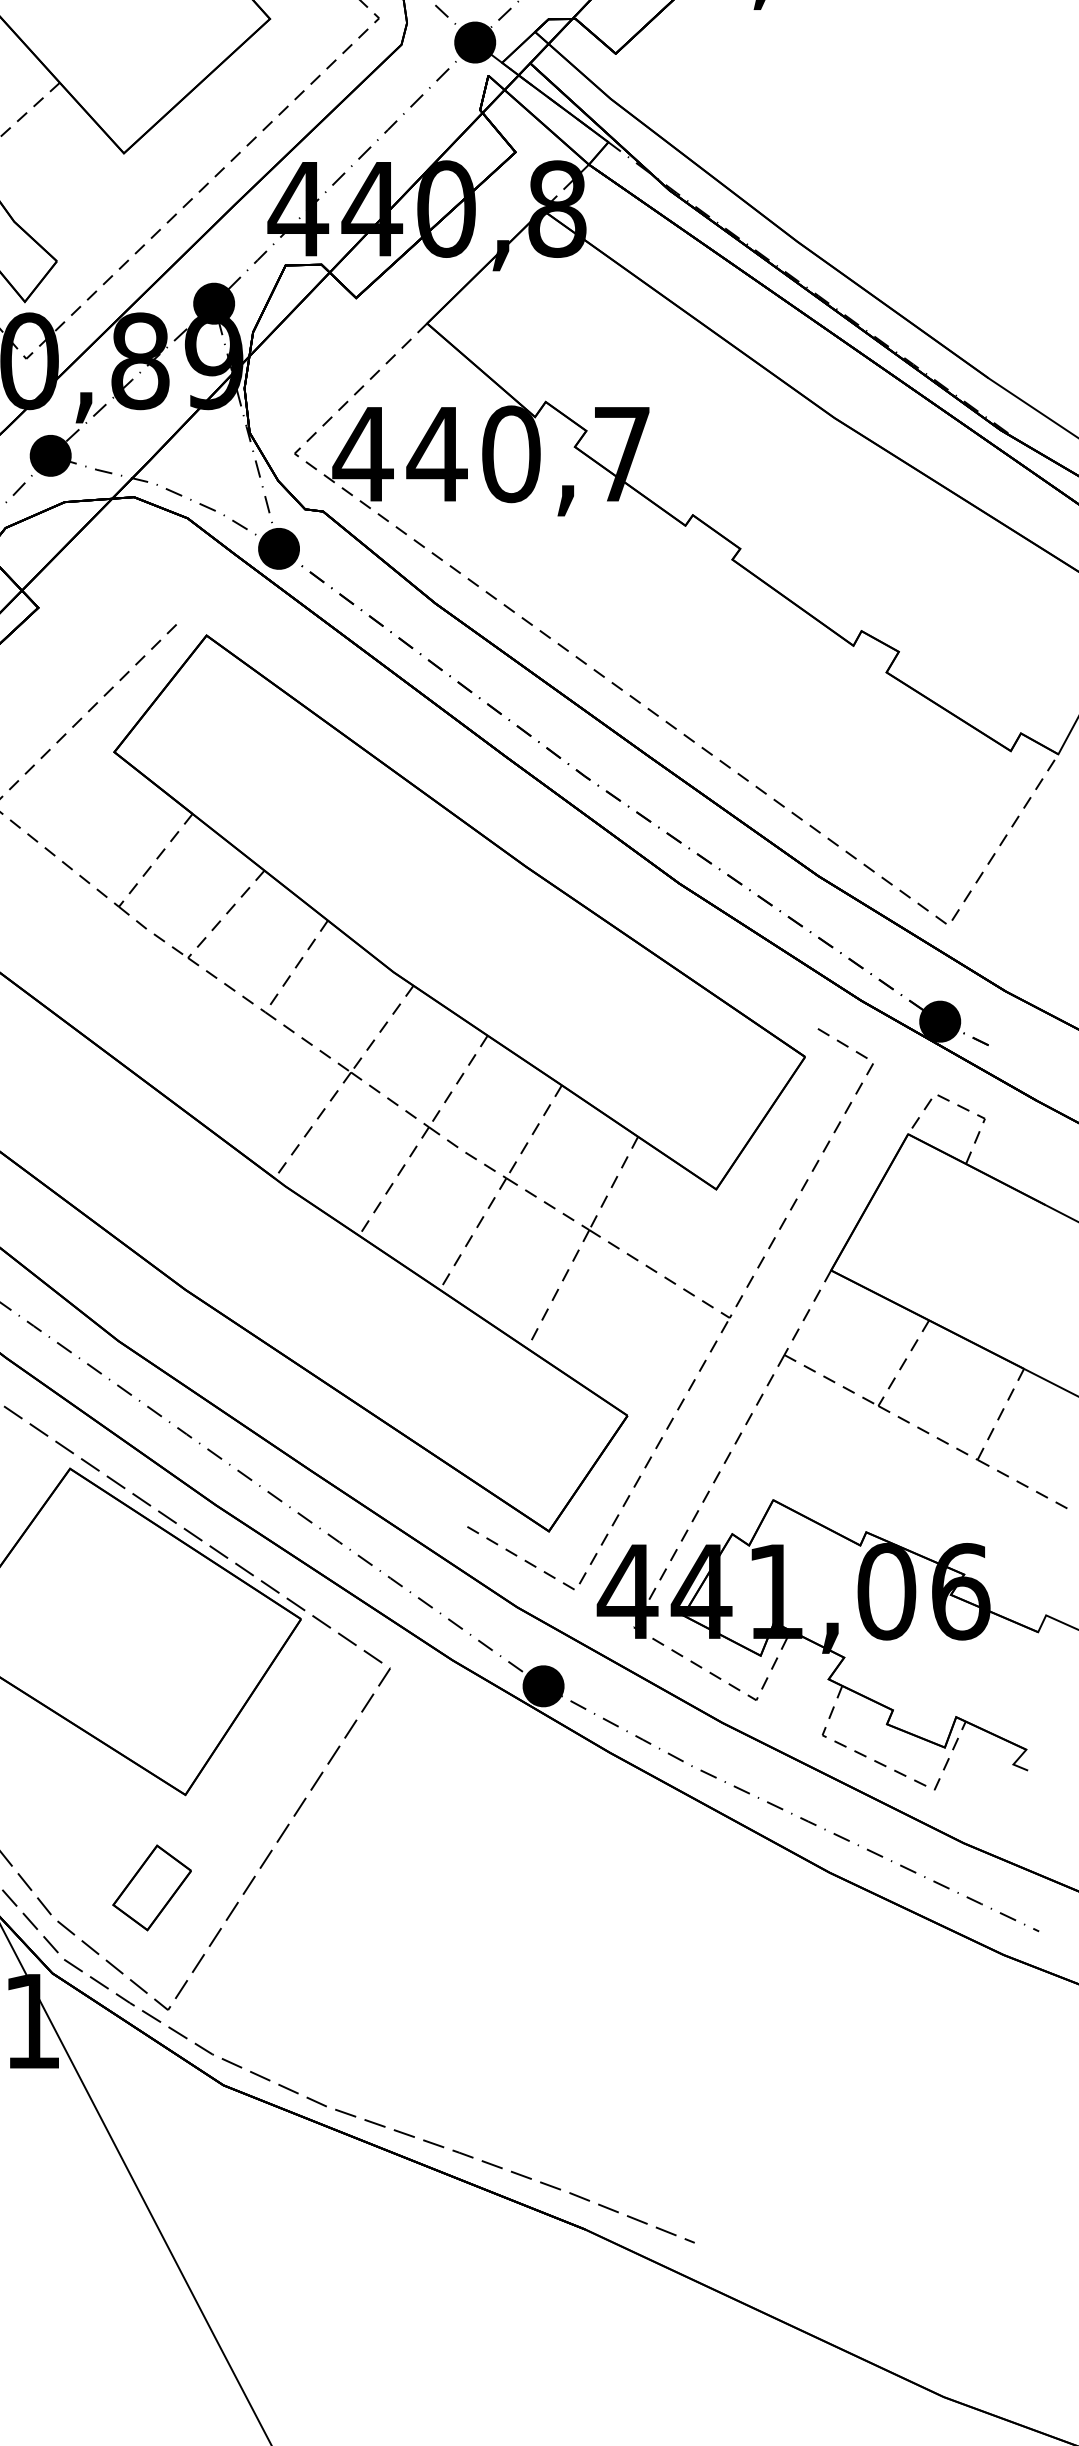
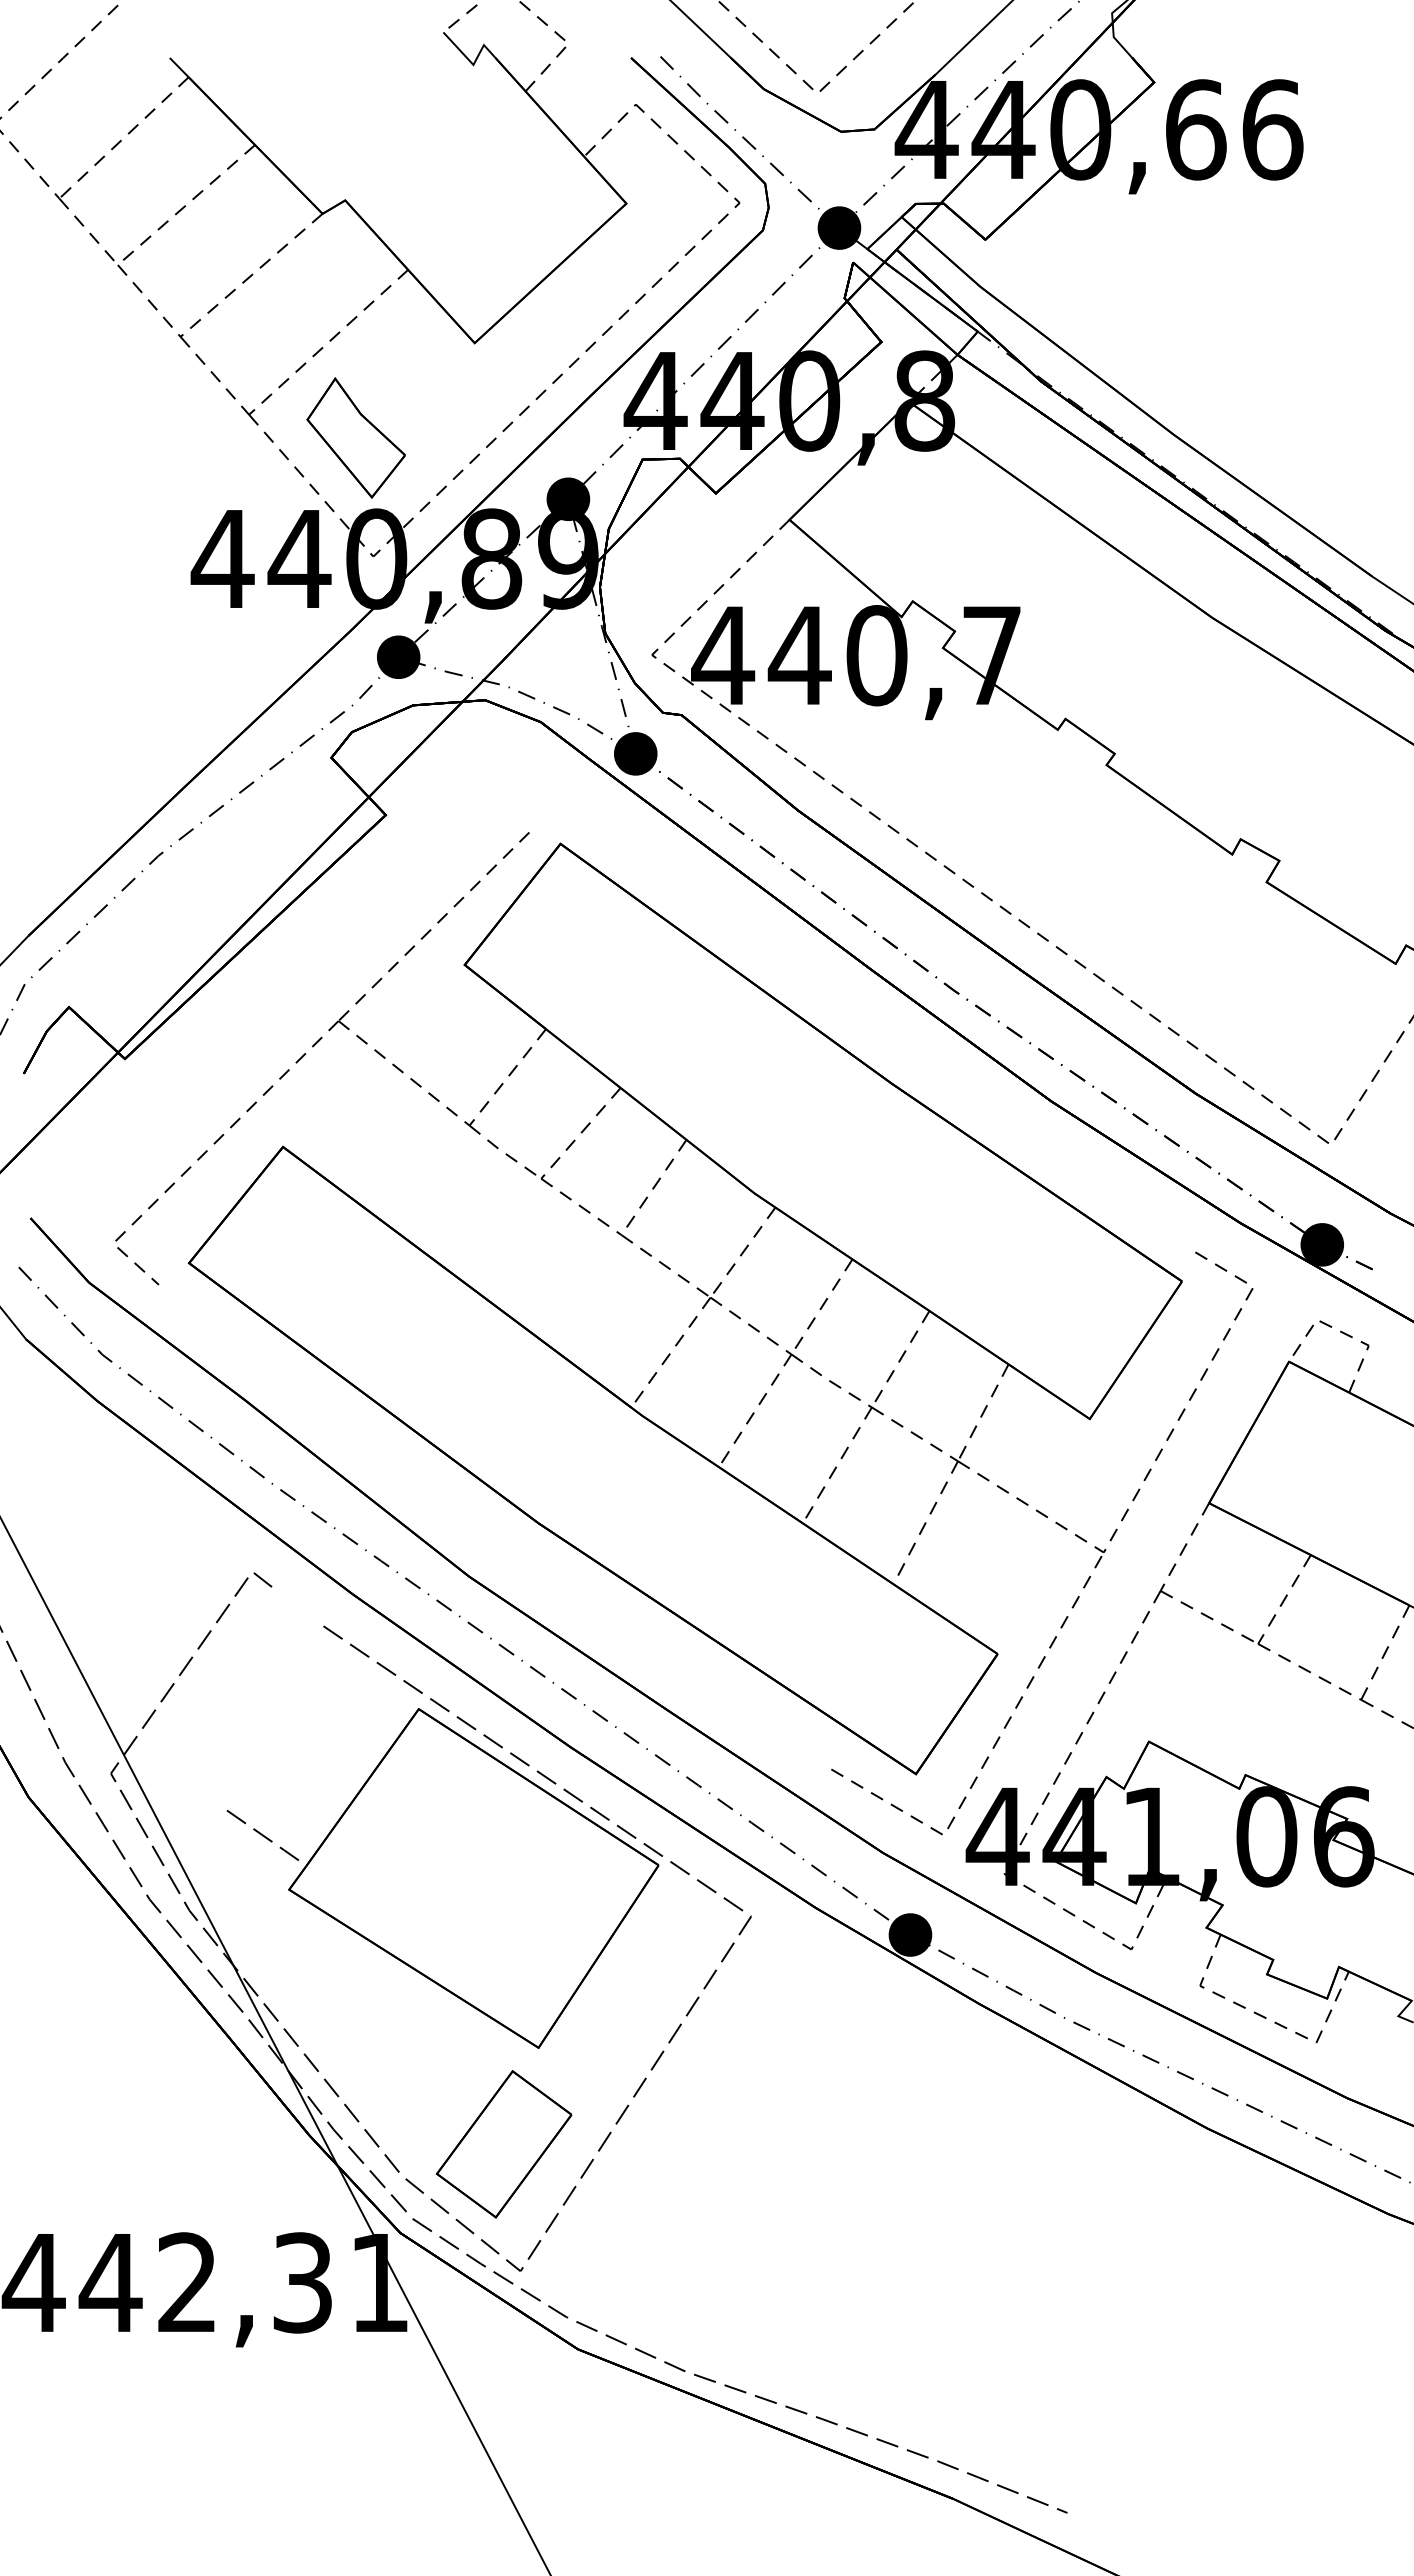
part: (151, 1888) -> (503, 2144), size x1.67

